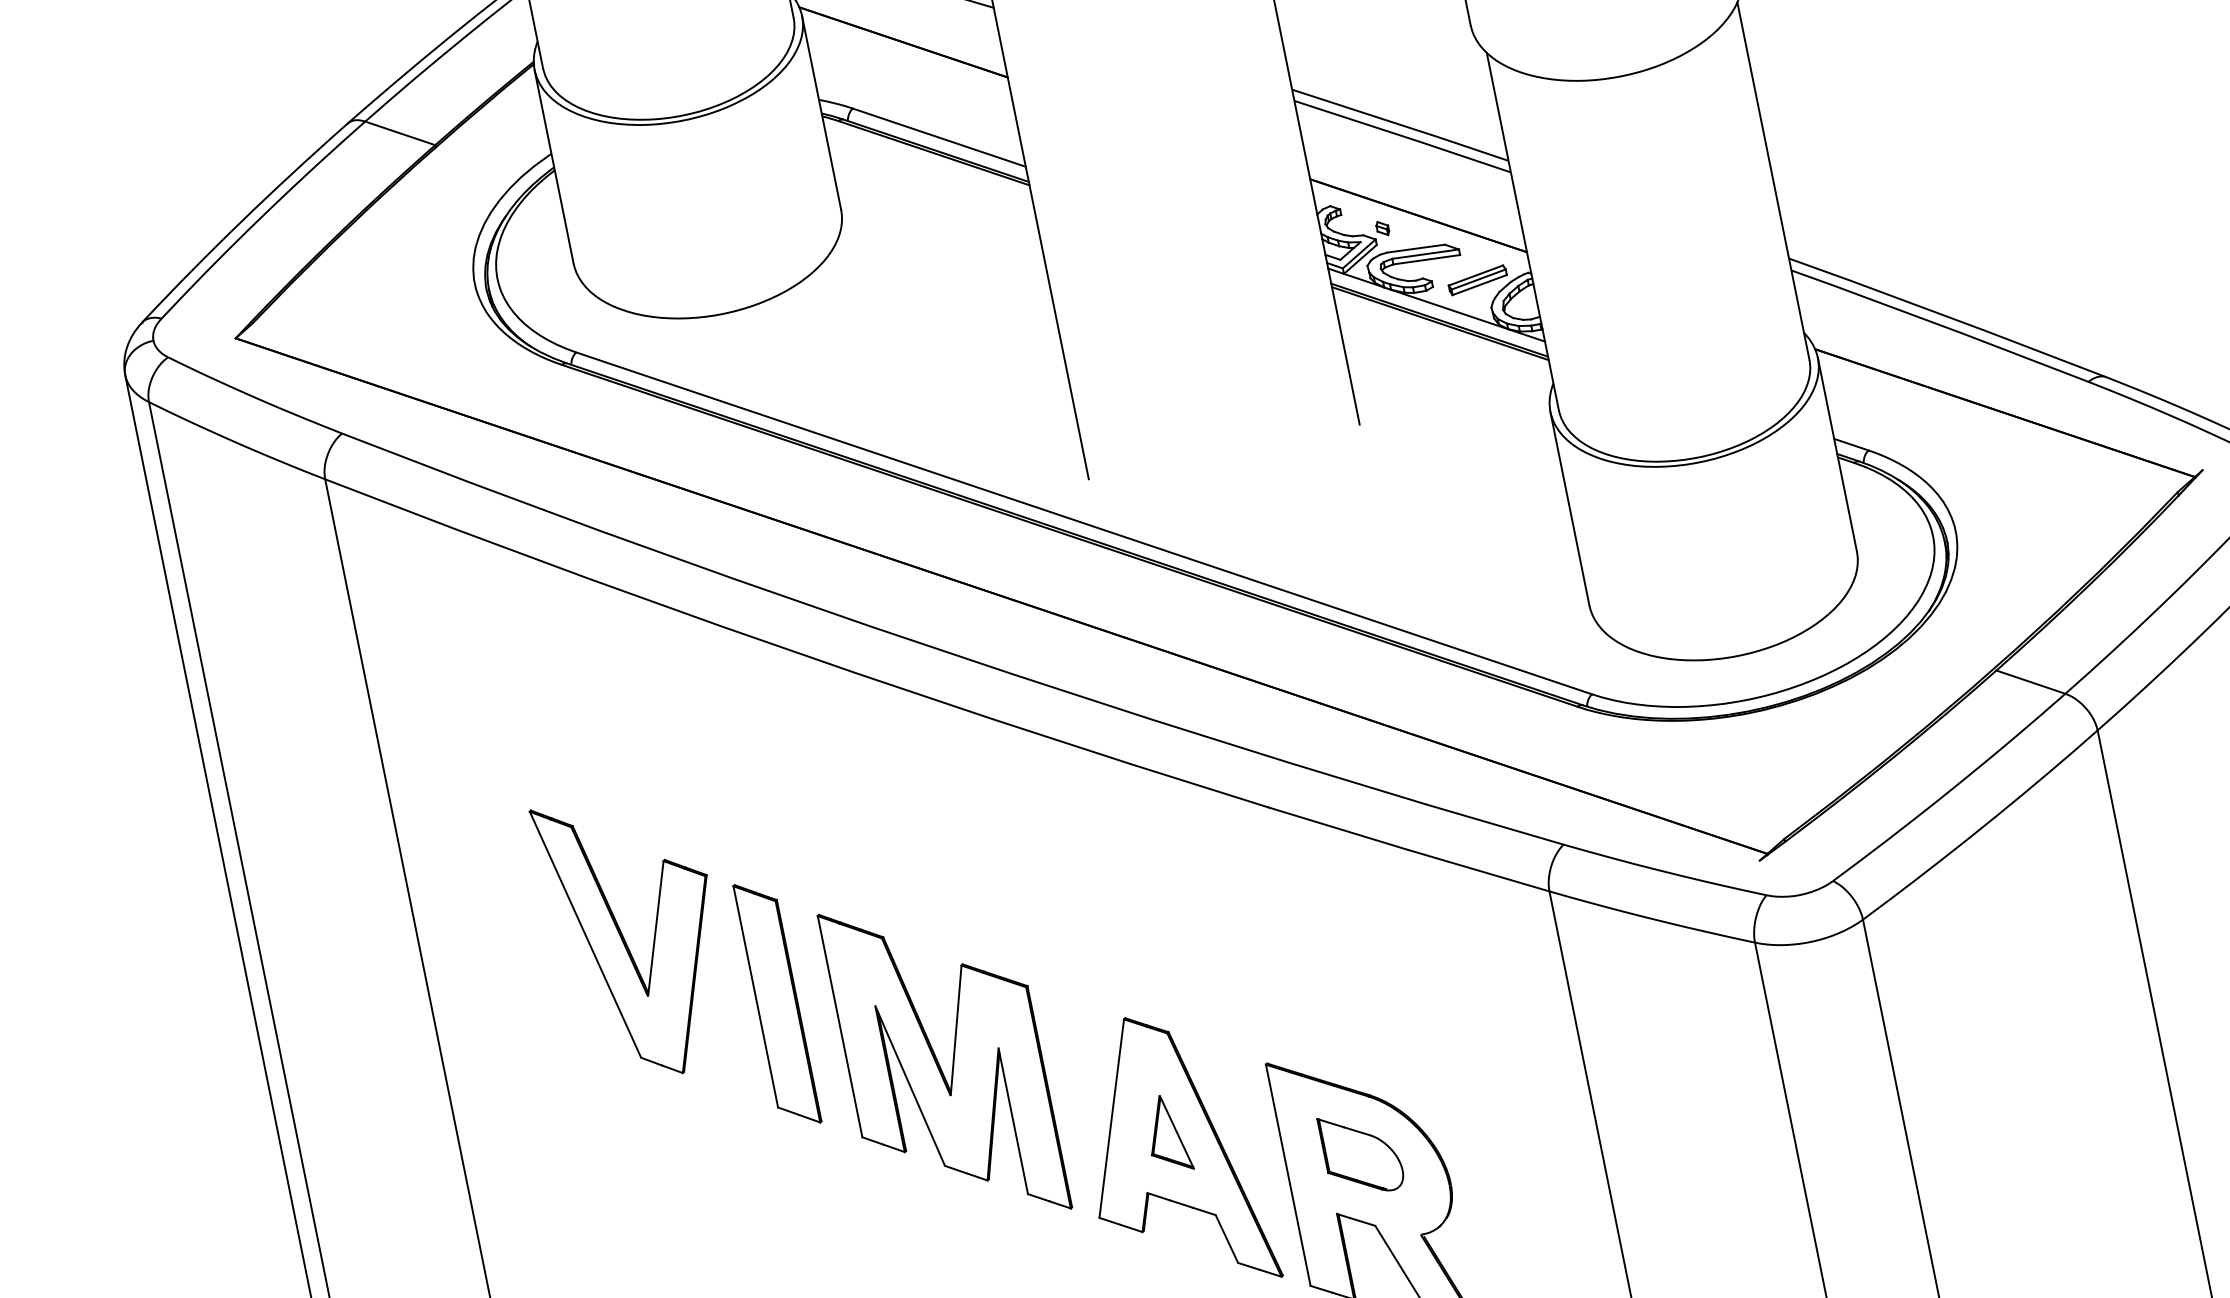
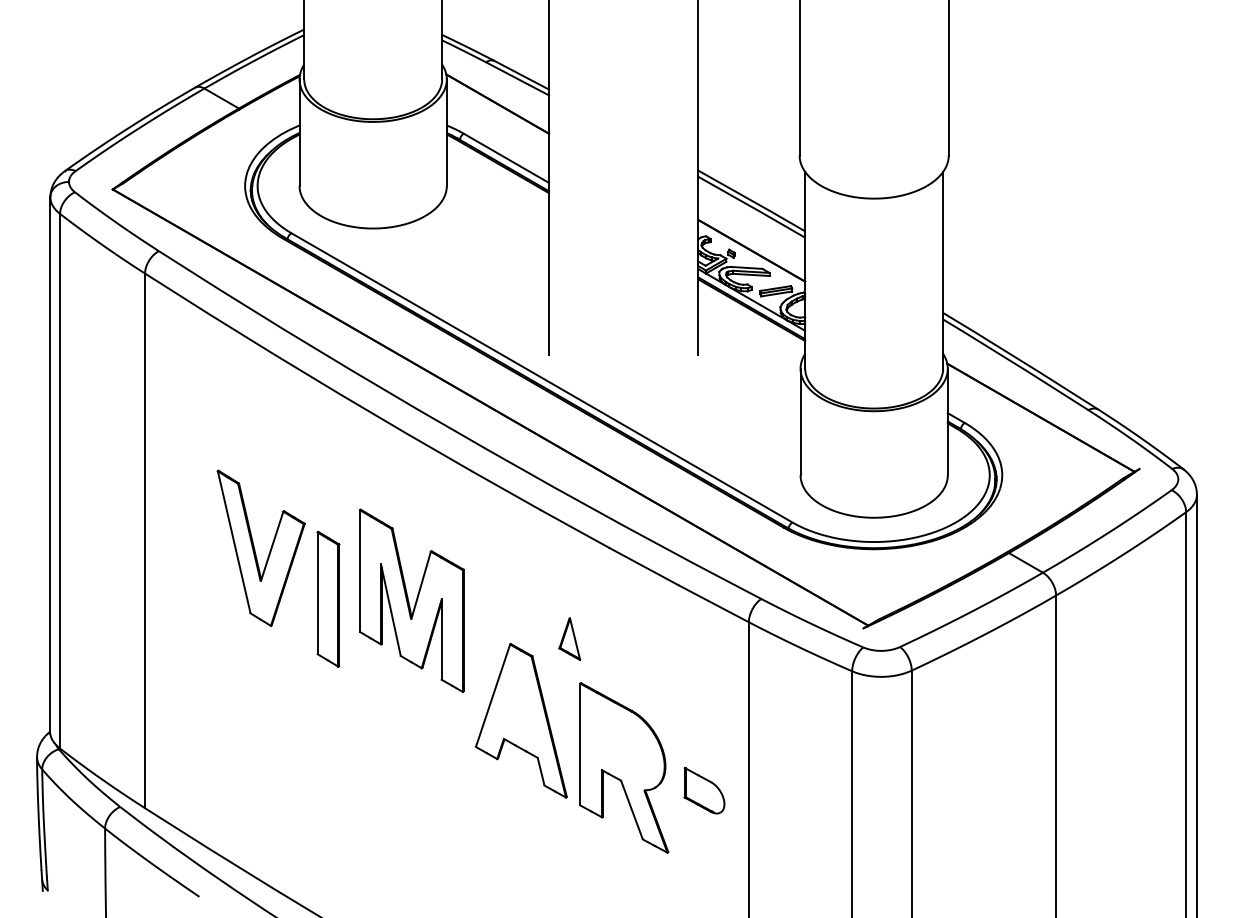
part: (944, 1061) -> (411, 600), moved
part: (1167, 1135) -> (569, 639), moved
part: (1361, 1152) -> (704, 790), moved

